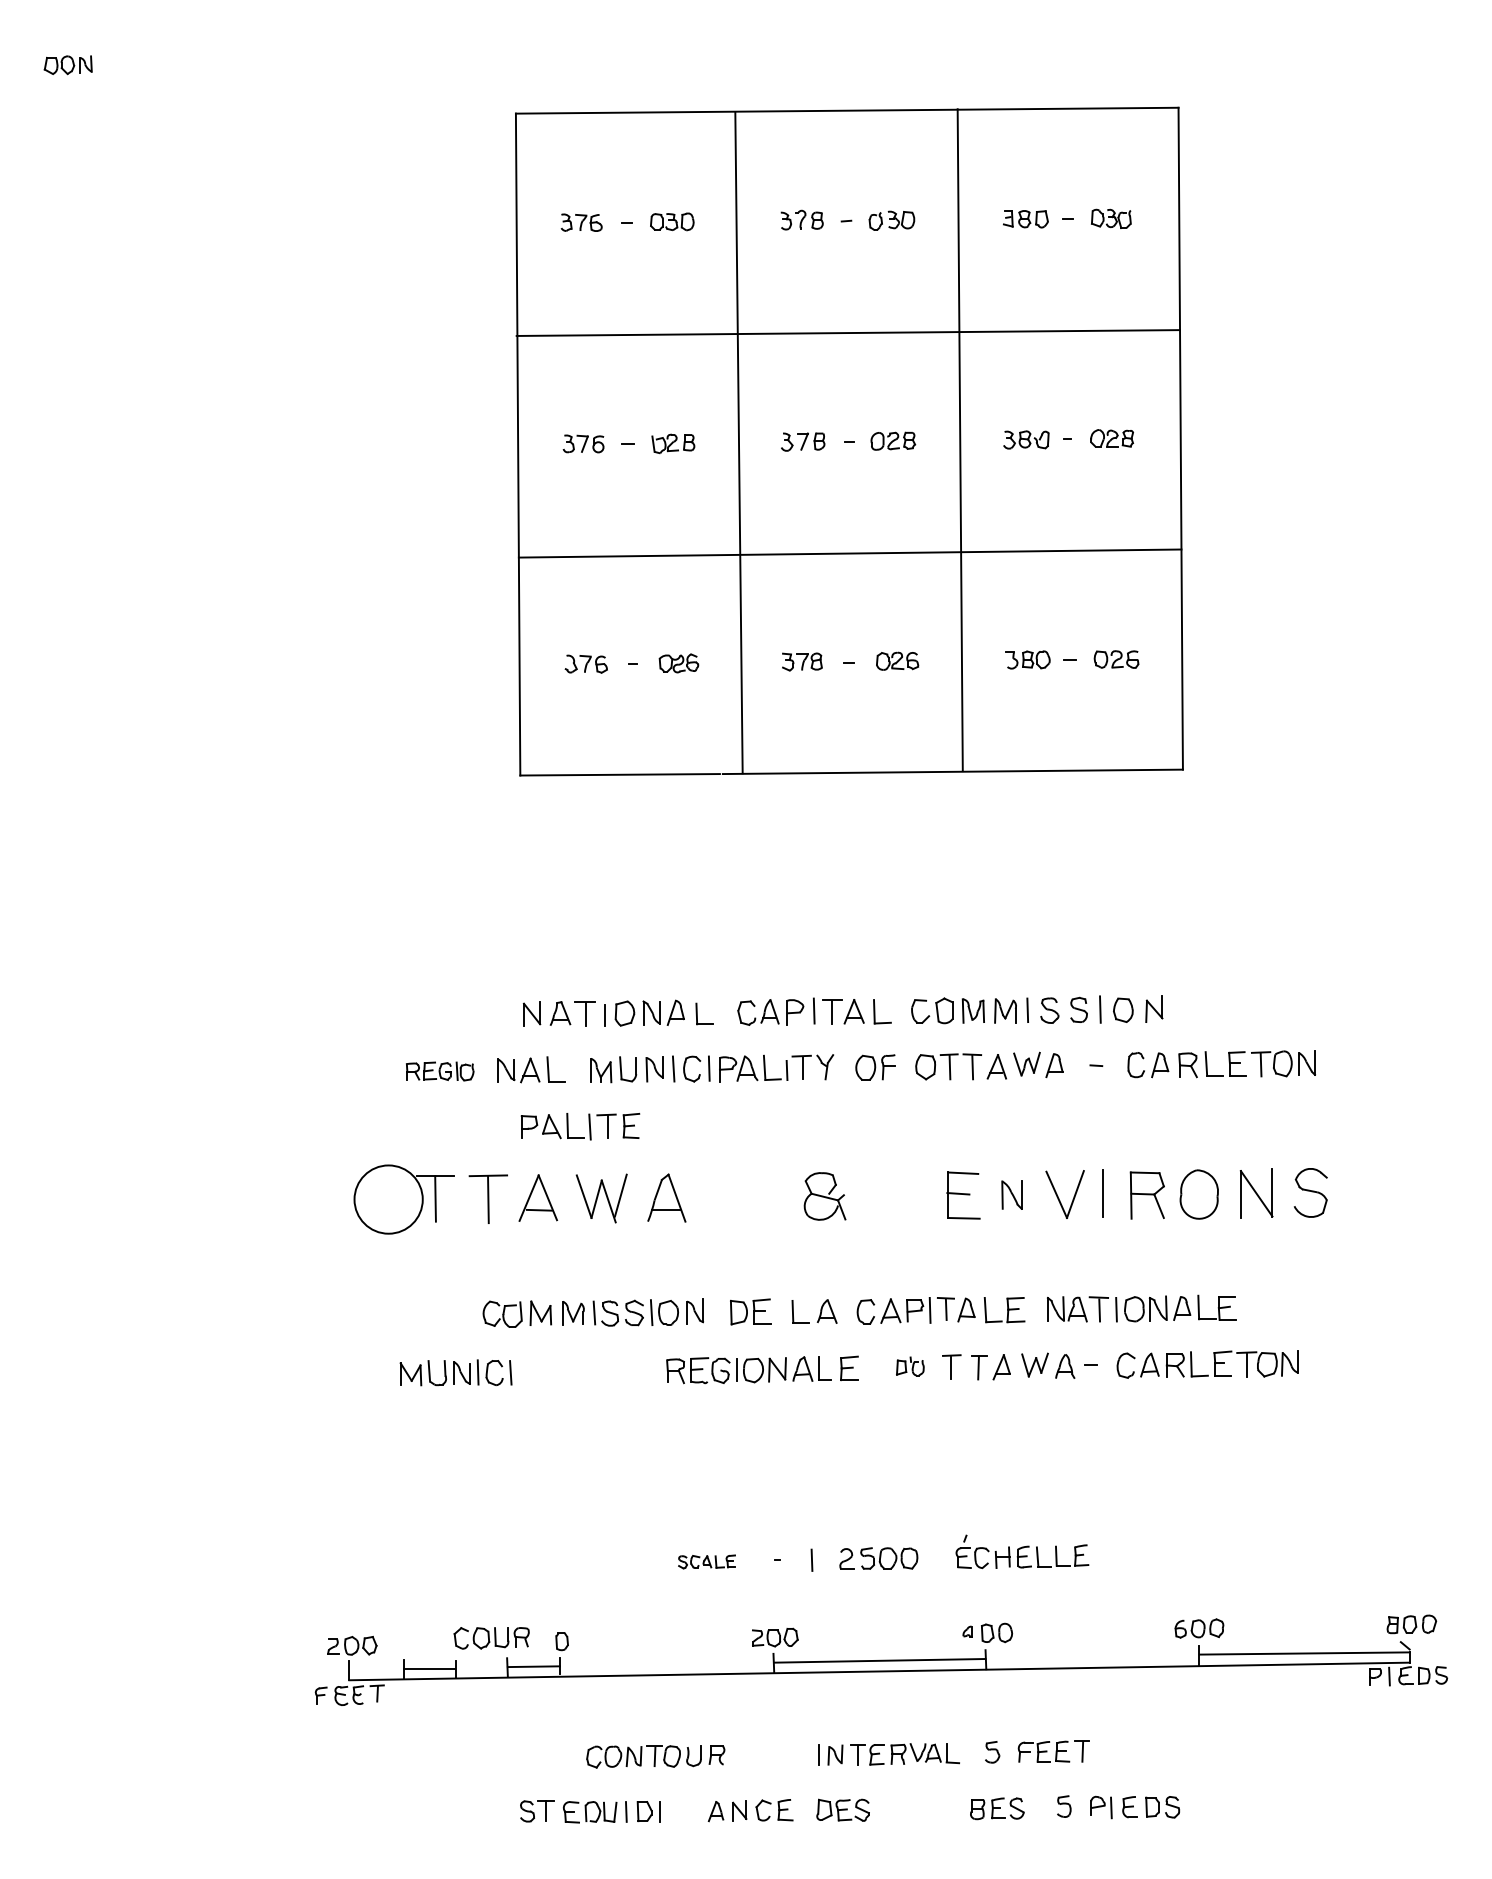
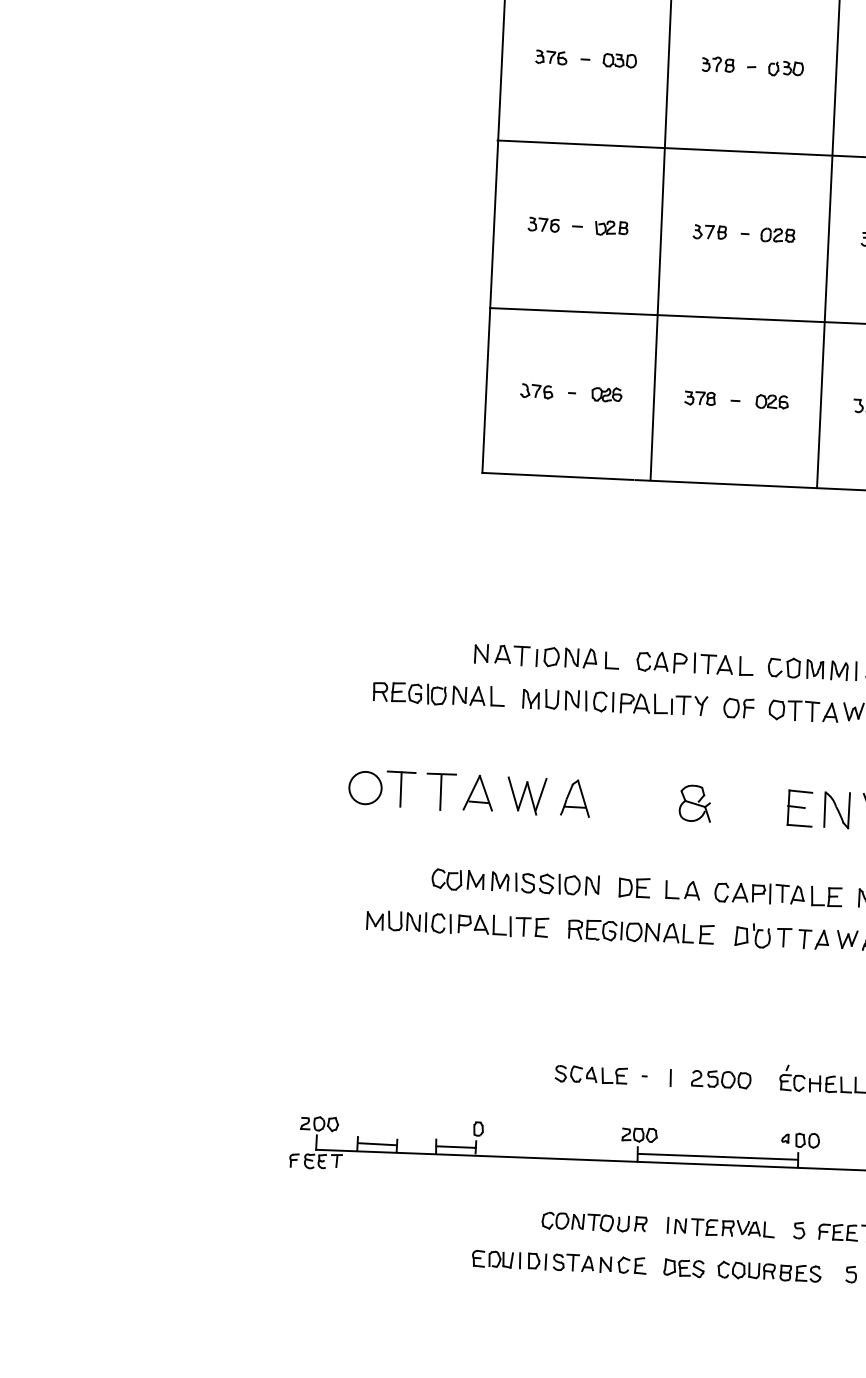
part: (439, 1071) -> (409, 693), size x1.43
part: (588, 1123) -> (509, 923), moved
part: (1011, 1194) -> (836, 809), size x1.67
circle: (388, 1199) -> (365, 787), size x0.62
part: (910, 1366) -> (753, 935), size x1.67
part: (706, 1561) -> (590, 1074), size x1.67
part: (491, 1638) -> (746, 1271), moved
part: (655, 1756) -> (594, 1222), moved
part: (537, 1811) -> (566, 1262), moved

